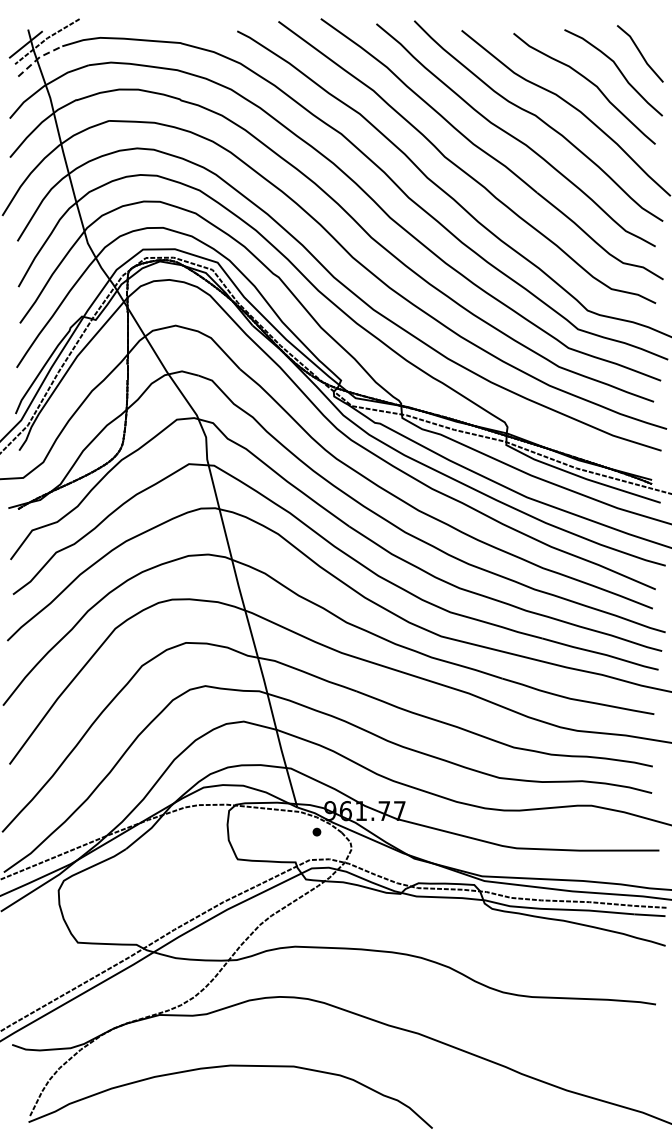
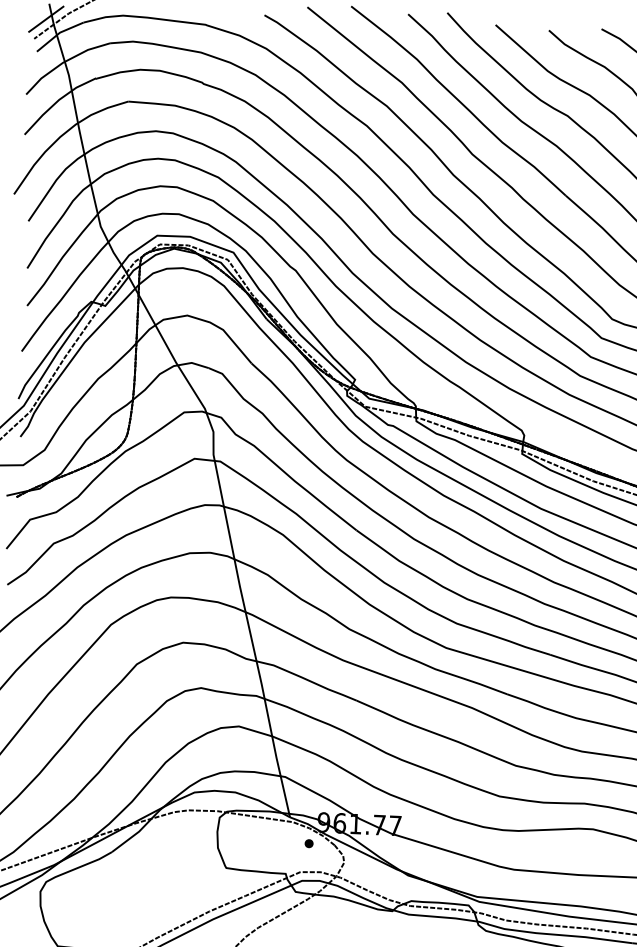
line: (38, 58) -> (58, 34), dashed -> solid

